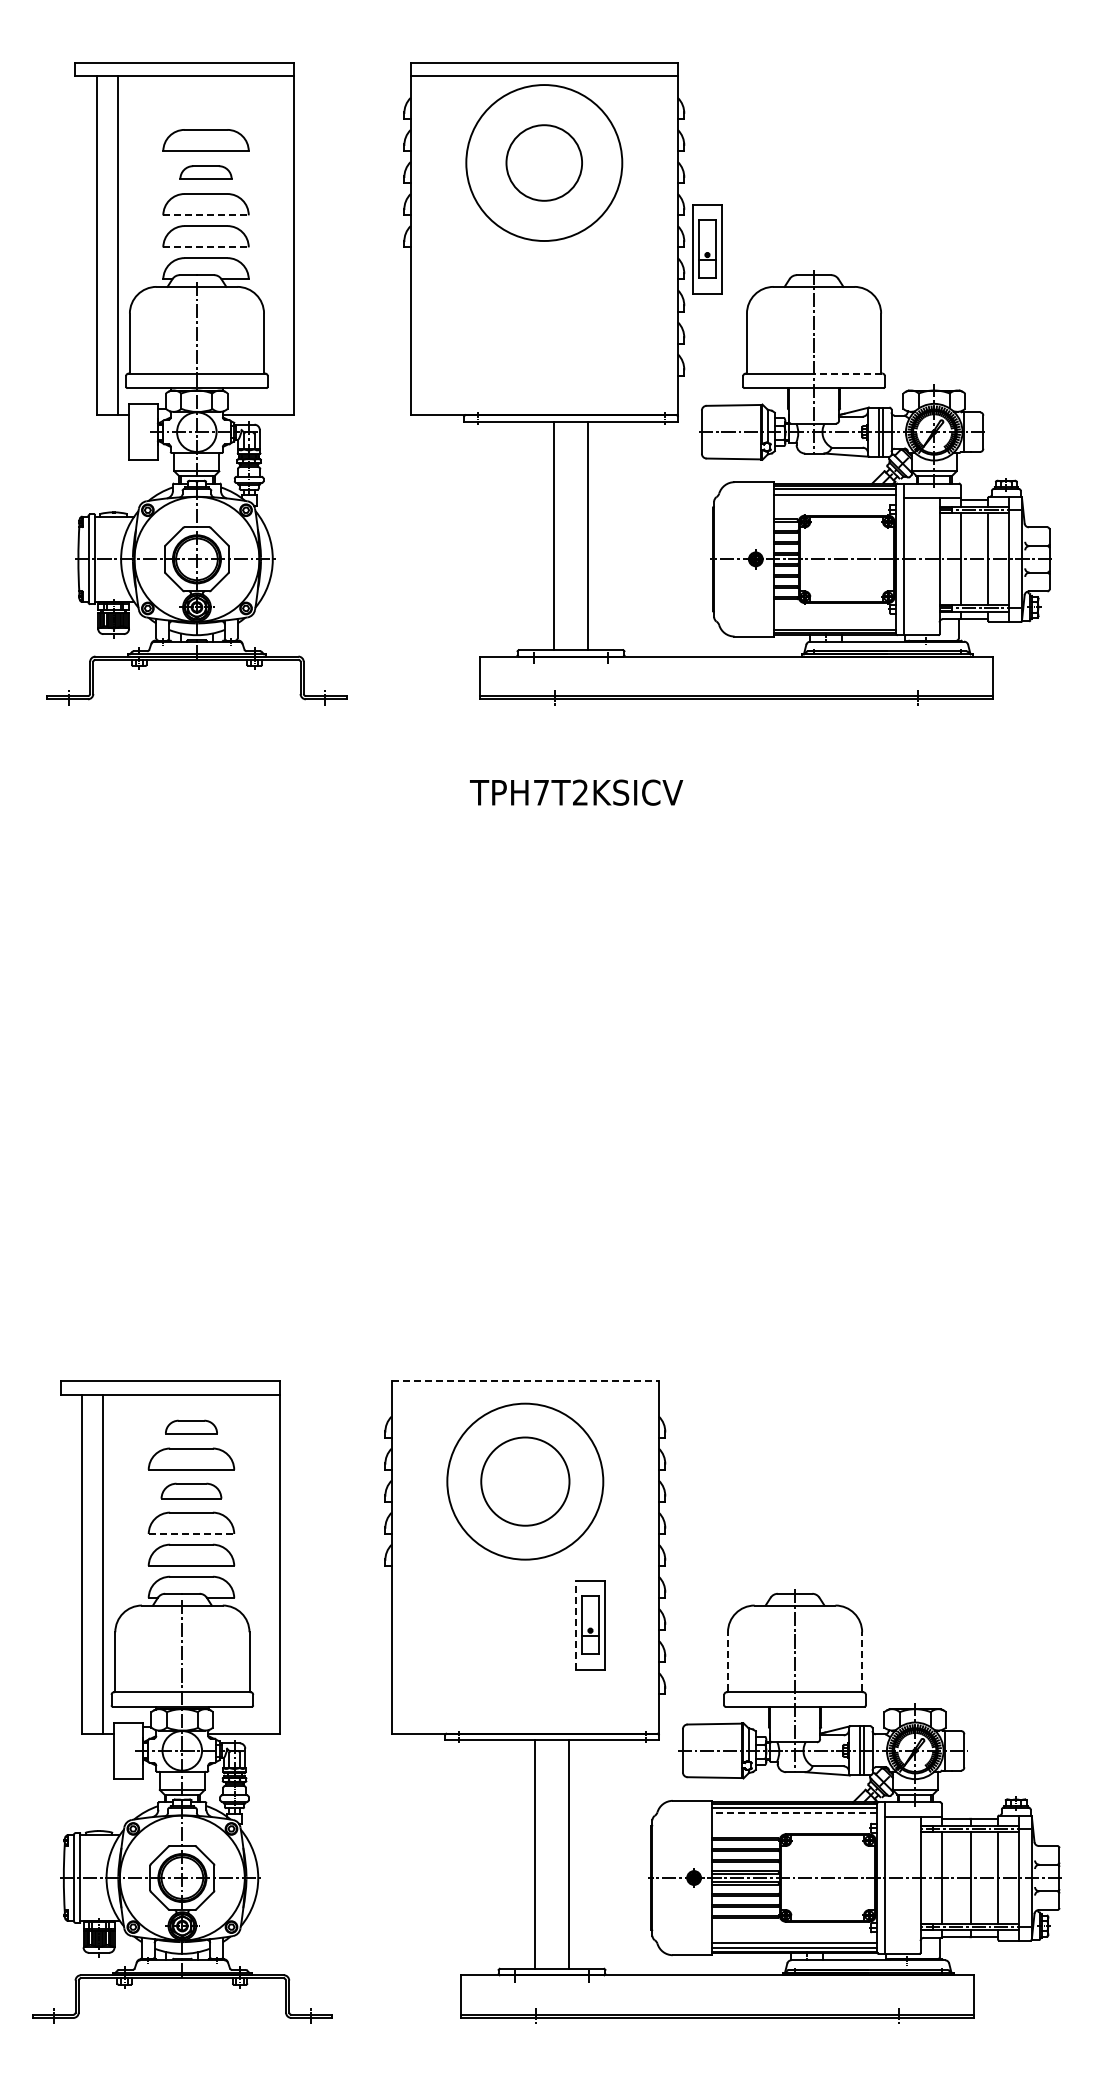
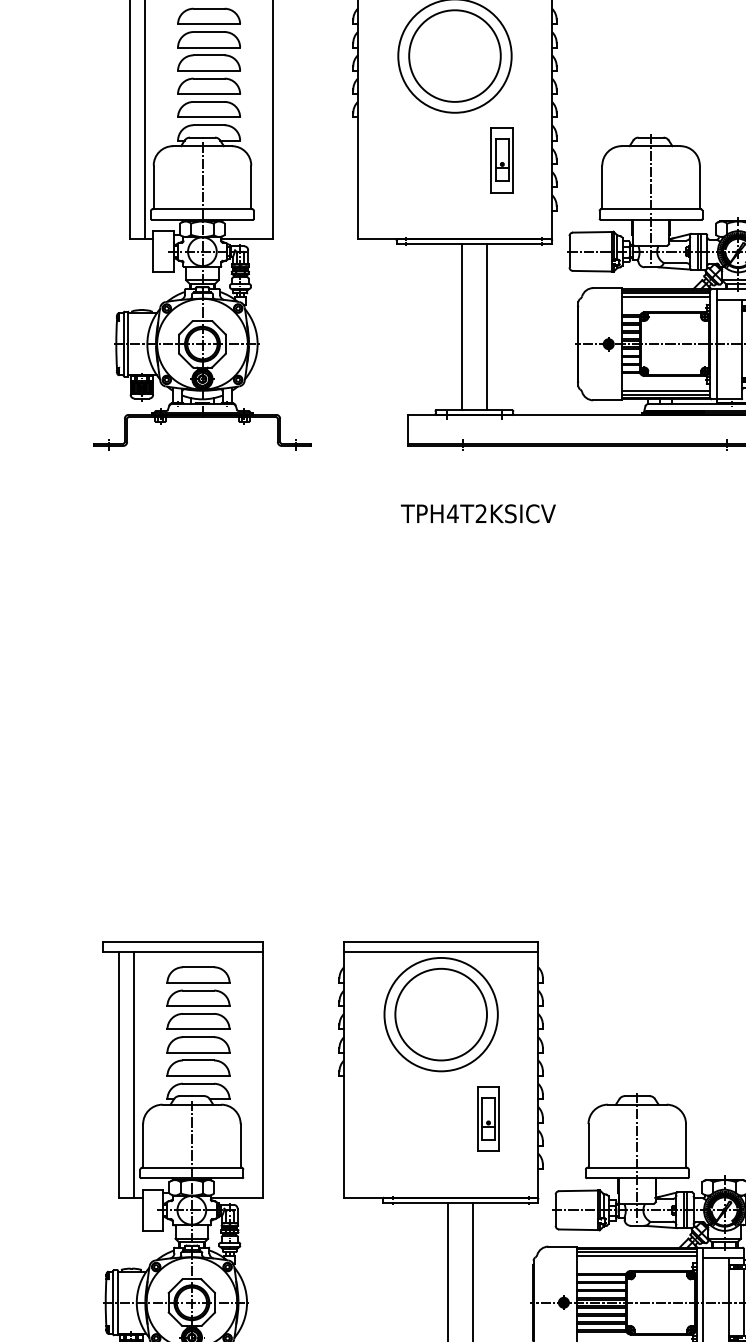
part: (205, 108) -> (208, 16), added
circle: (544, 162) -> (455, 55), size x1.67
part: (205, 172) -> (208, 63), size x1.67
line: (206, 215) -> (209, 94), dashed -> solid
line: (206, 247) -> (209, 117), dashed -> solid
part: (707, 249) -> (502, 160), moved
line: (847, 373) -> (675, 209), dashed -> solid
line: (834, 624) -> (665, 391), added
text: (541, 792) -> (452, 513), TPH7T2KSICV -> TPH4T2KSICV
line: (525, 1381) -> (441, 941), dashed -> solid
line: (524, 1395) -> (440, 952), added
part: (191, 1426) -> (198, 974), size x1.67
circle: (525, 1481) -> (441, 1014), size x1.43
part: (191, 1490) -> (198, 1021), size x1.43
line: (191, 1534) -> (198, 1053), dashed -> solid
line: (575, 1624) -> (477, 1118), dashed -> solid
line: (727, 1661) -> (588, 1145), dashed -> solid
line: (862, 1661) -> (686, 1145), dashed -> solid
line: (794, 1813) -> (636, 1255), dashed -> solid

